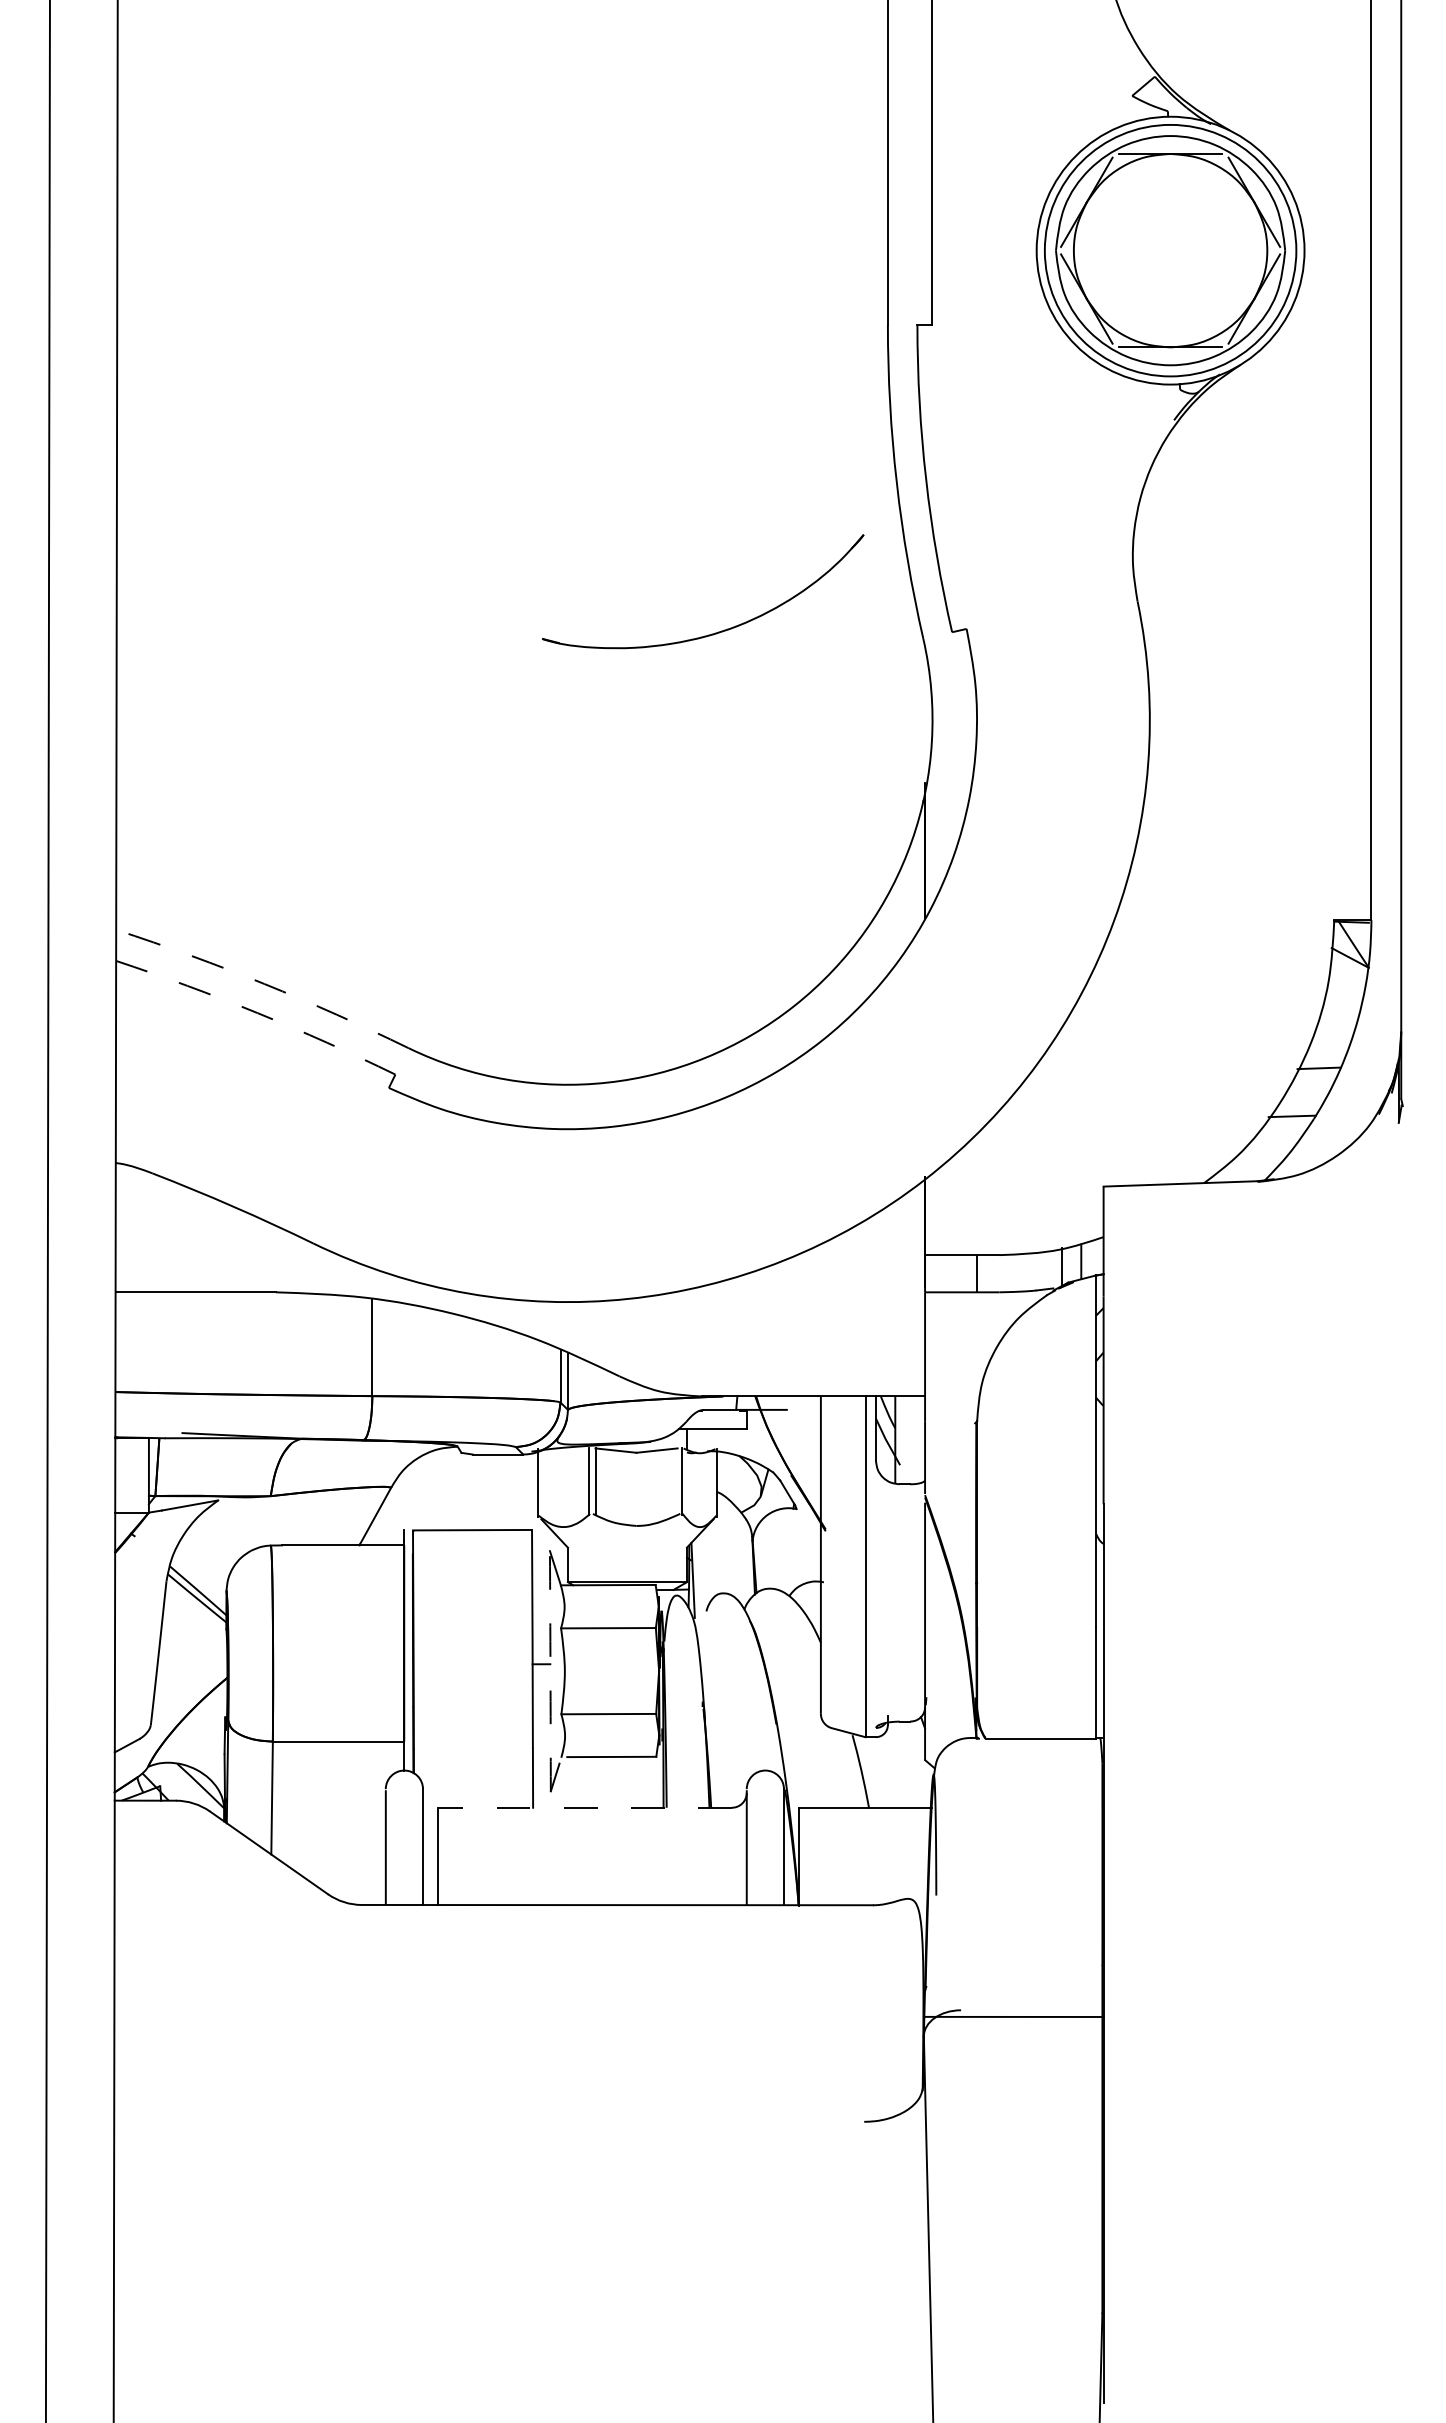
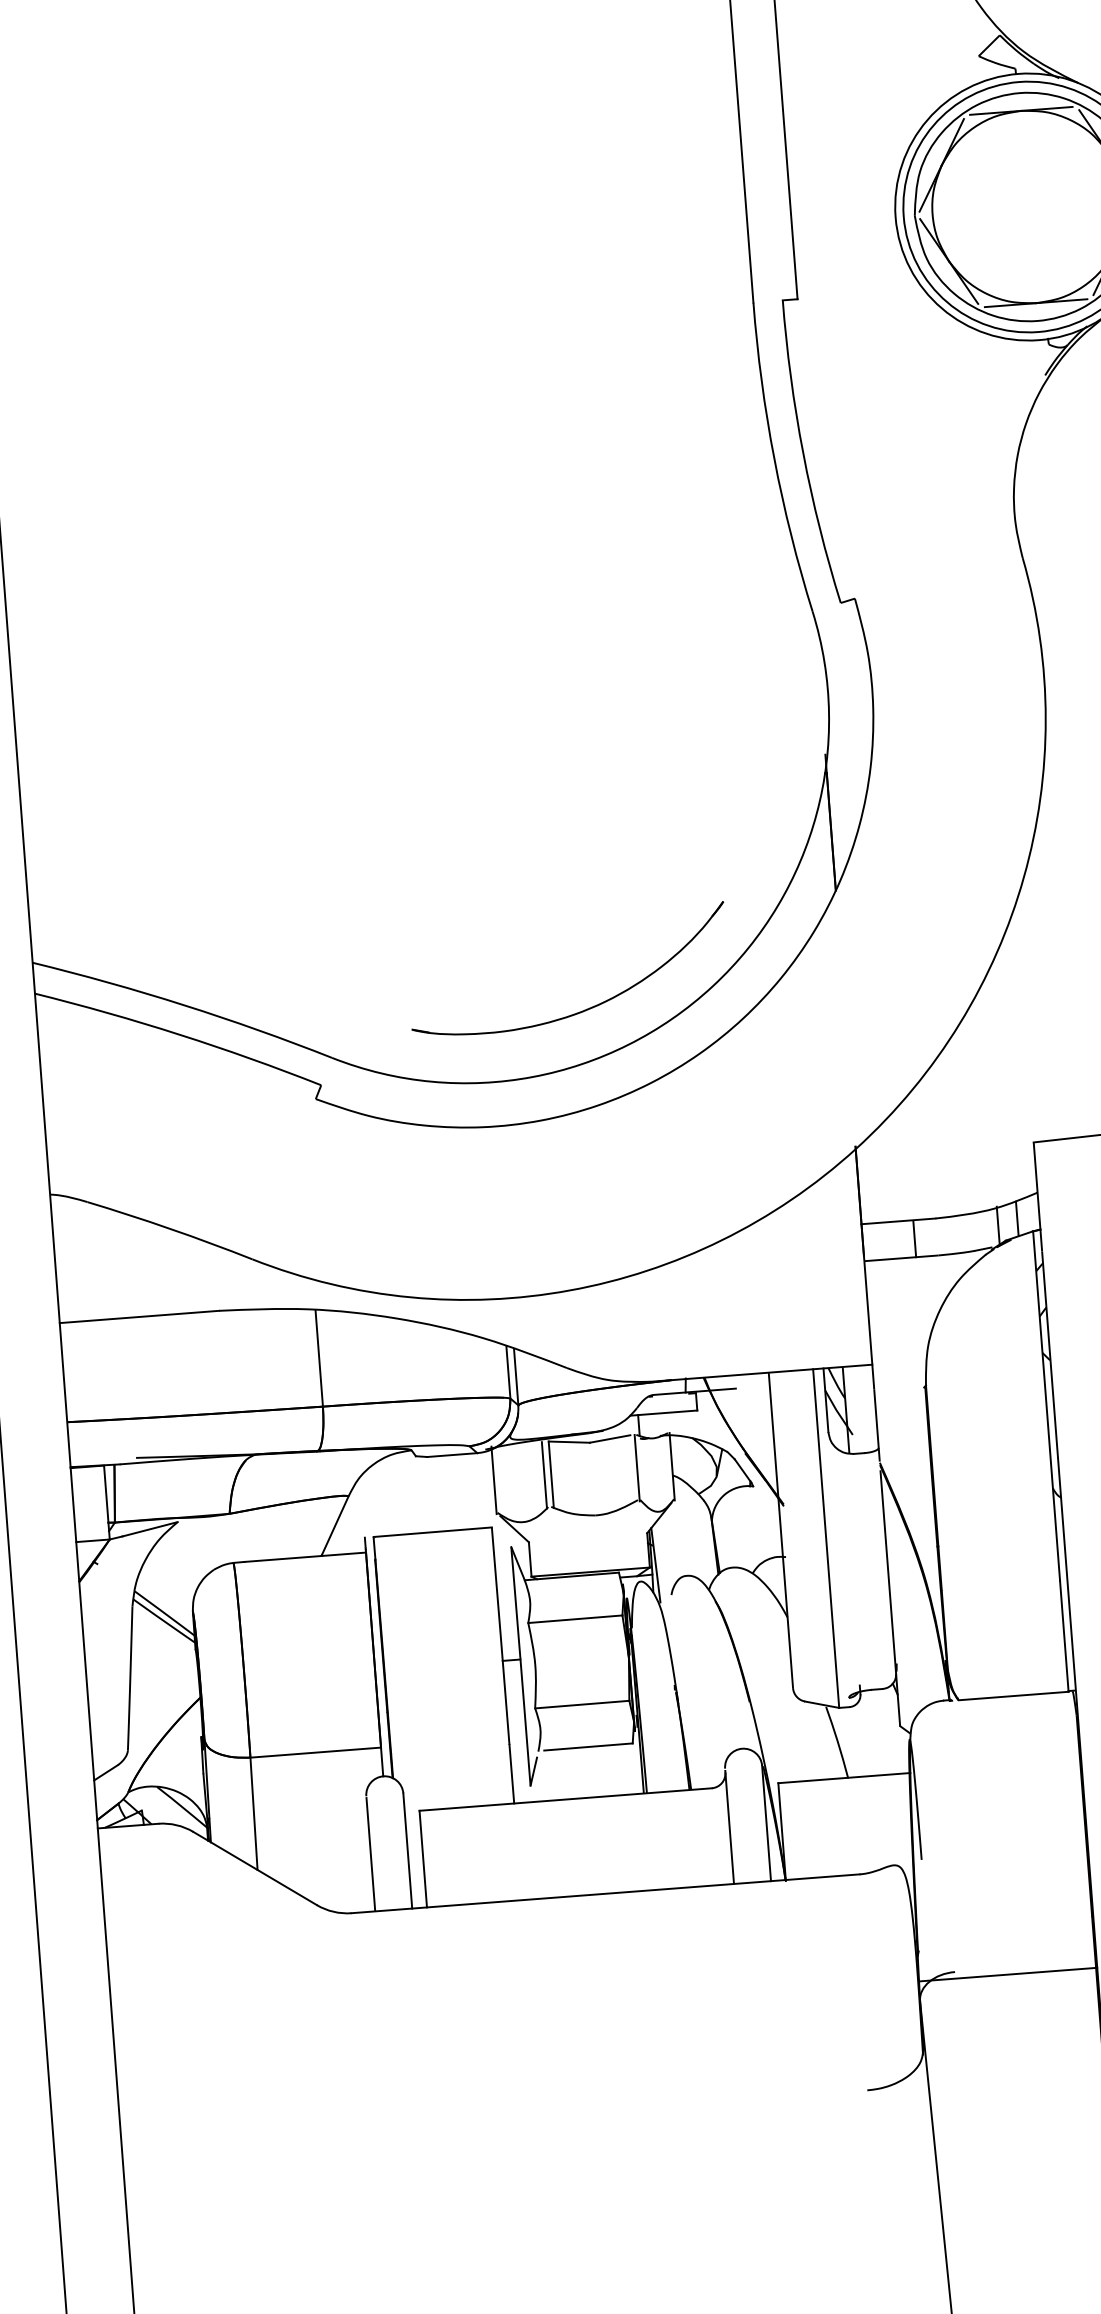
part: (718, 631) -> (586, 1008), moved
arc: (264, 983) -> (184, 1004), dashed -> solid
arc: (257, 1013) -> (179, 1035), dashed -> solid
arc: (550, 1671) -> (521, 1666), dashed -> solid
line: (584, 1807) -> (565, 1799), dashed -> solid

